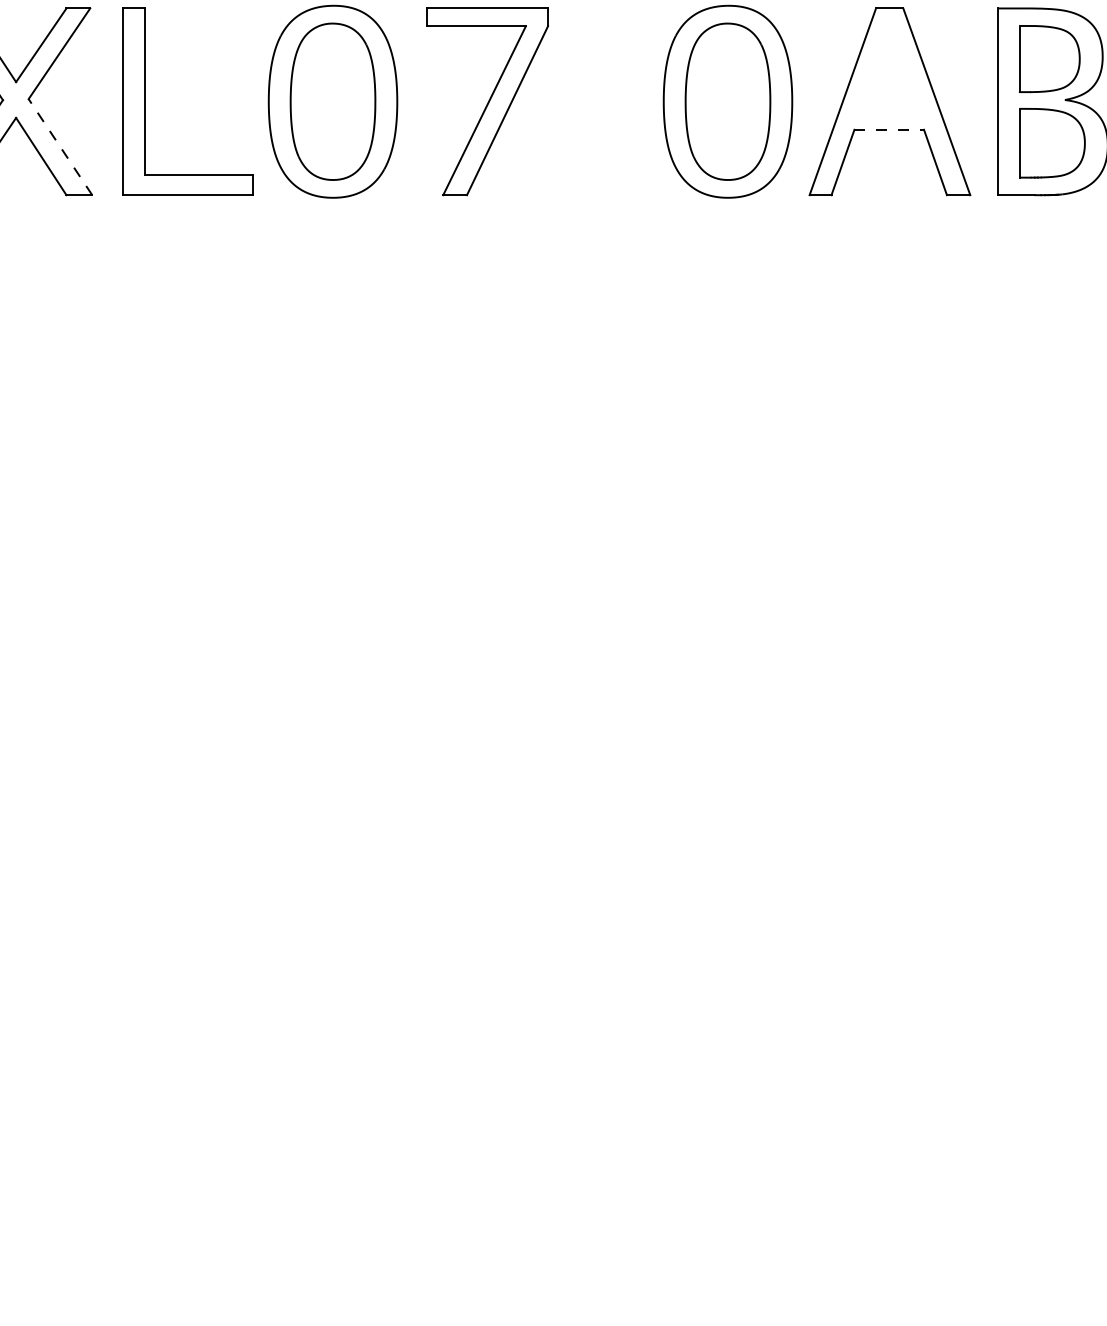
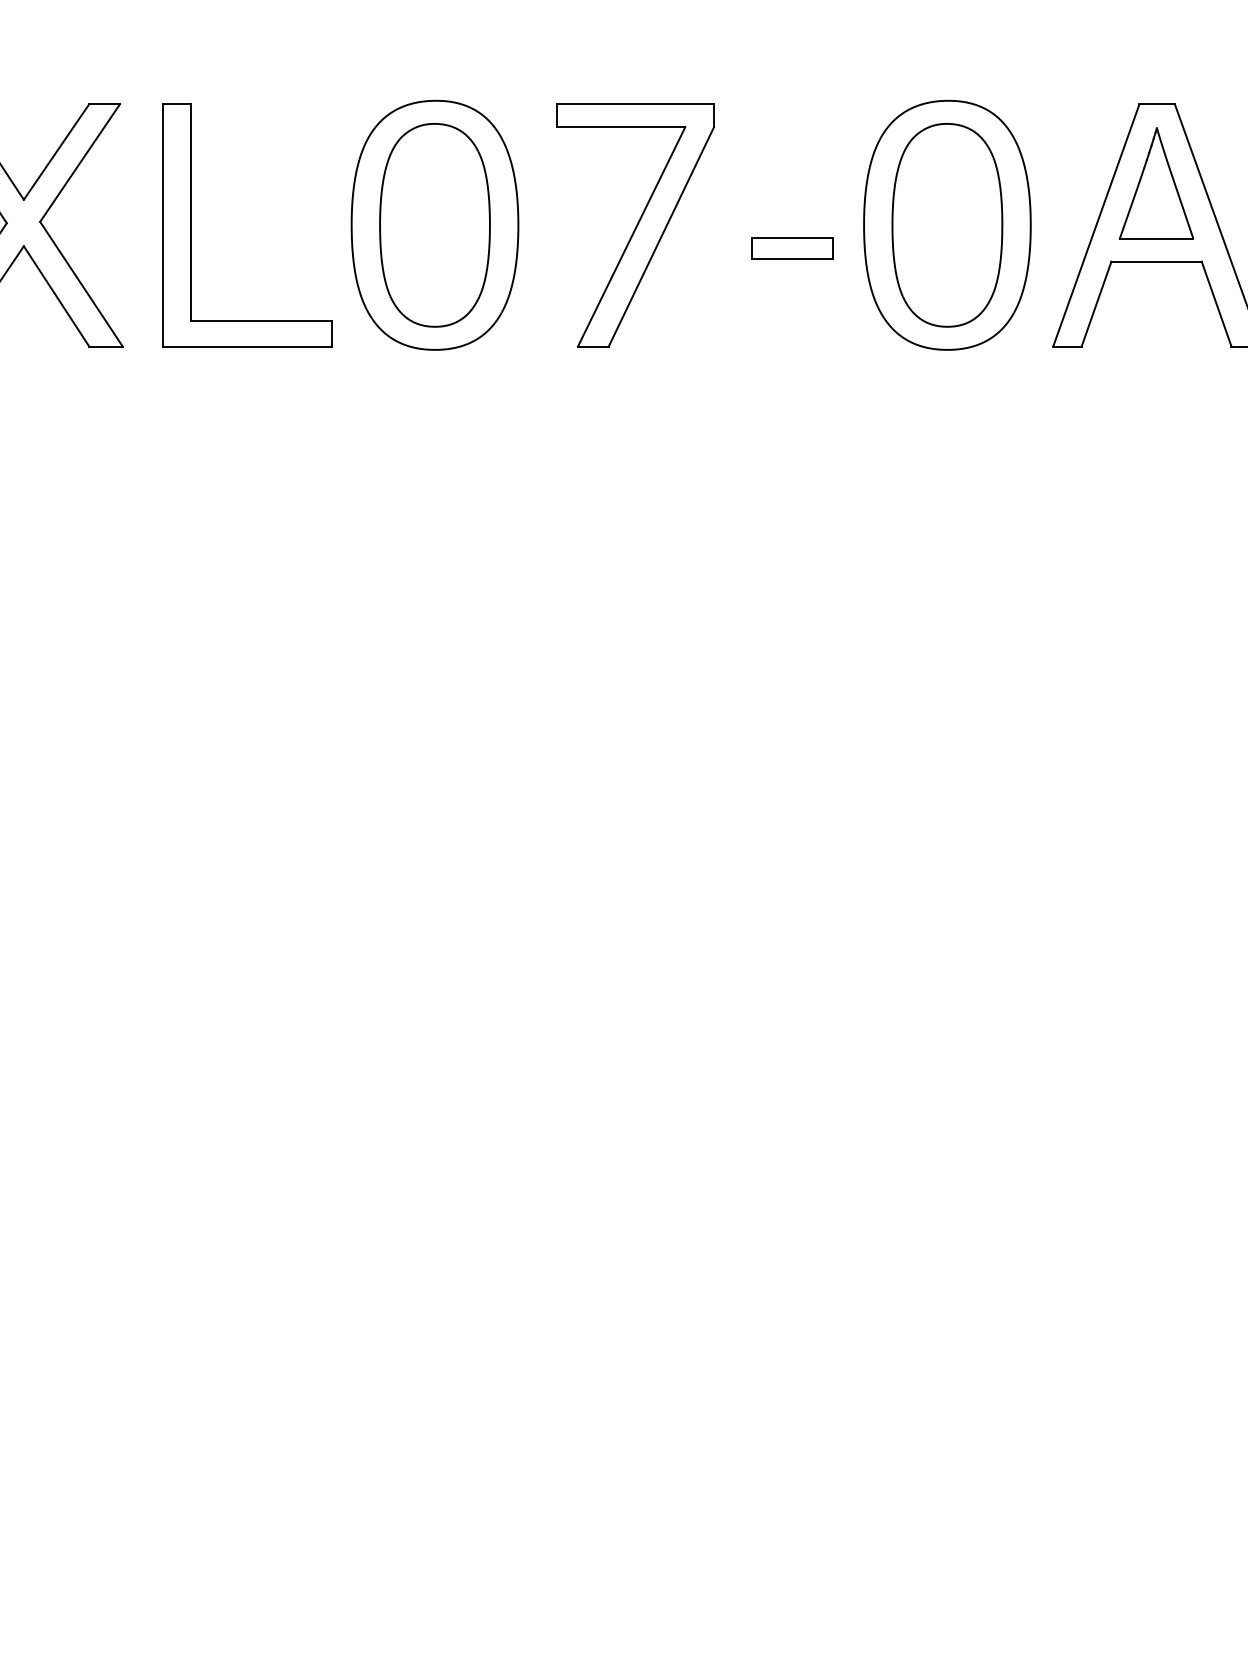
part: (888, 69) -> (1155, 183), added
part: (608, 119) -> (792, 248), added
line: (889, 129) -> (1156, 261), dashed -> solid
line: (60, 147) -> (81, 284), dashed -> solid

